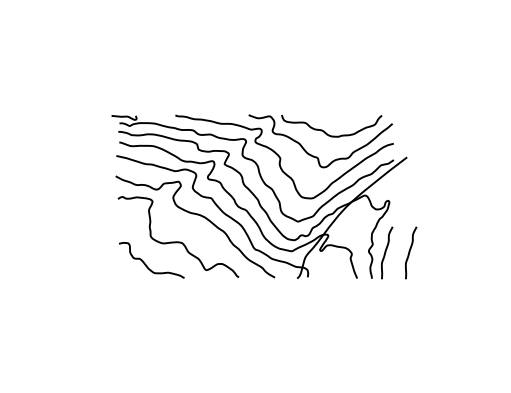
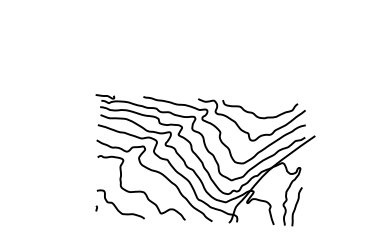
curve: (410, 252) -> (314, 207), removed
curve: (119, 267) -> (96, 208), added

